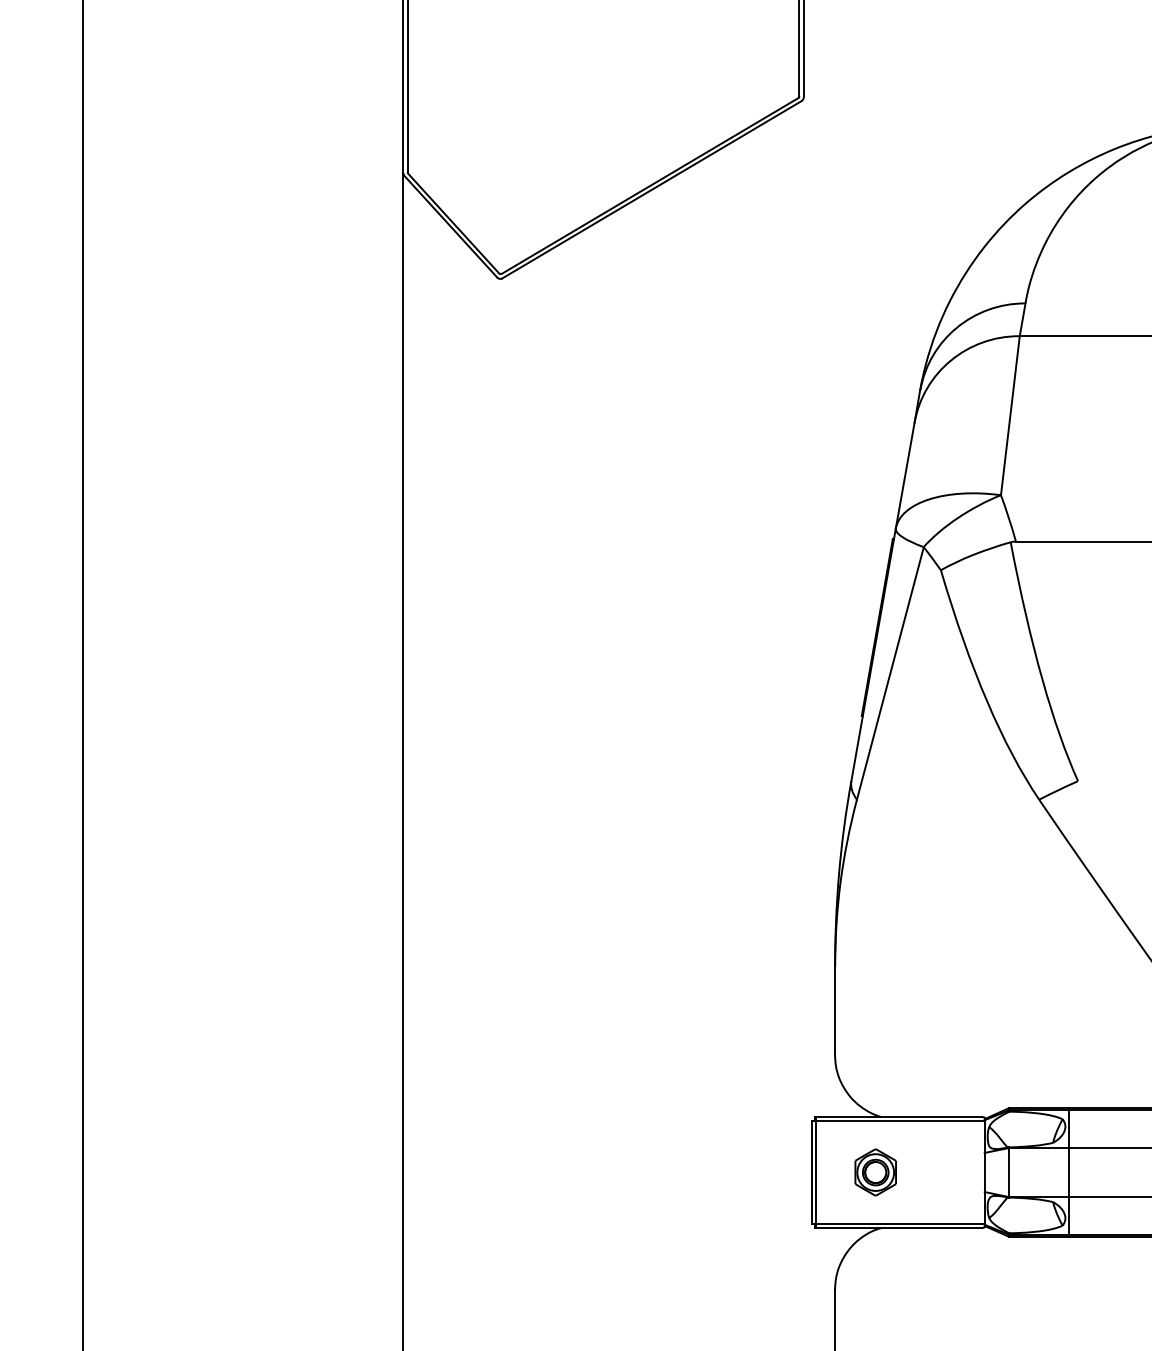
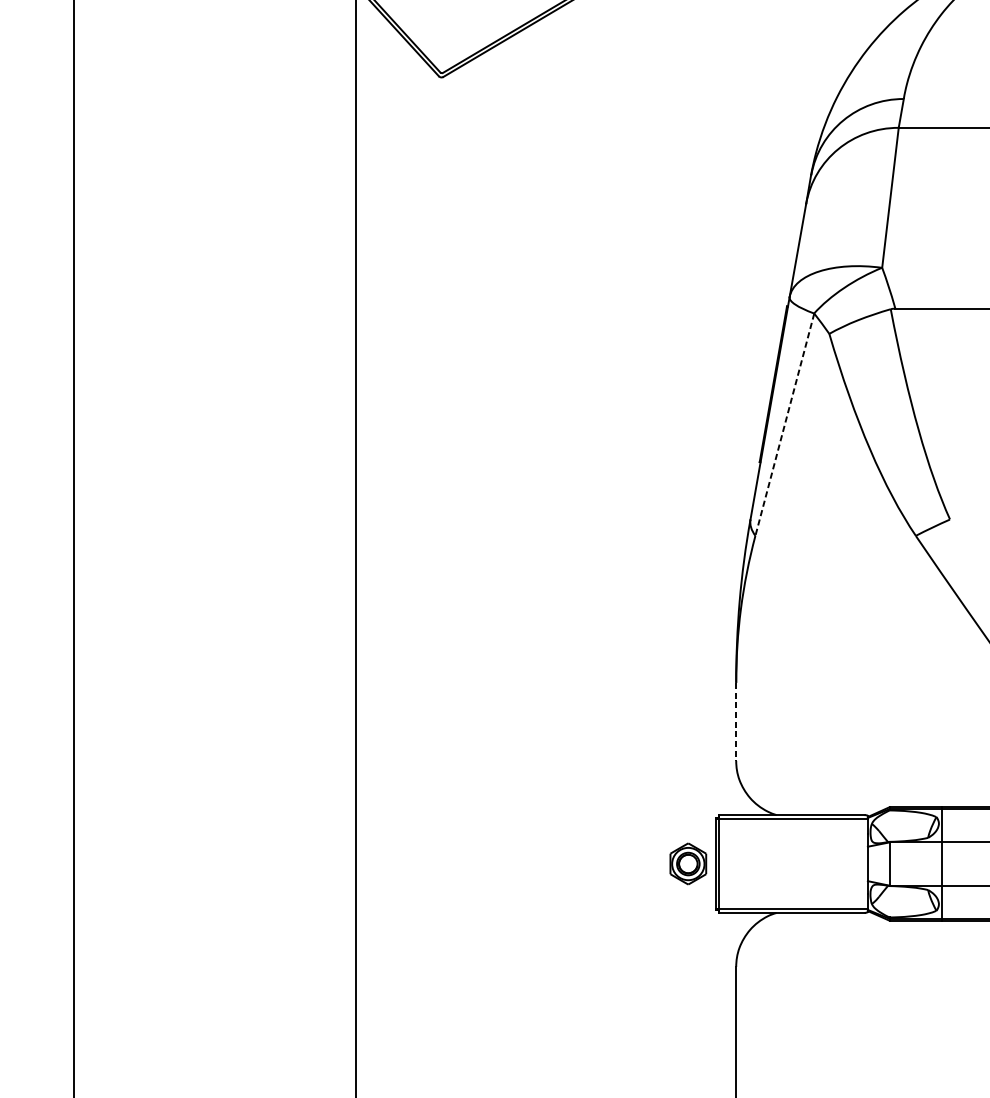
line: (890, 673) -> (784, 424), solid -> dashed
line: (835, 1011) -> (736, 722), solid -> dashed
part: (875, 1172) -> (688, 863), moved

